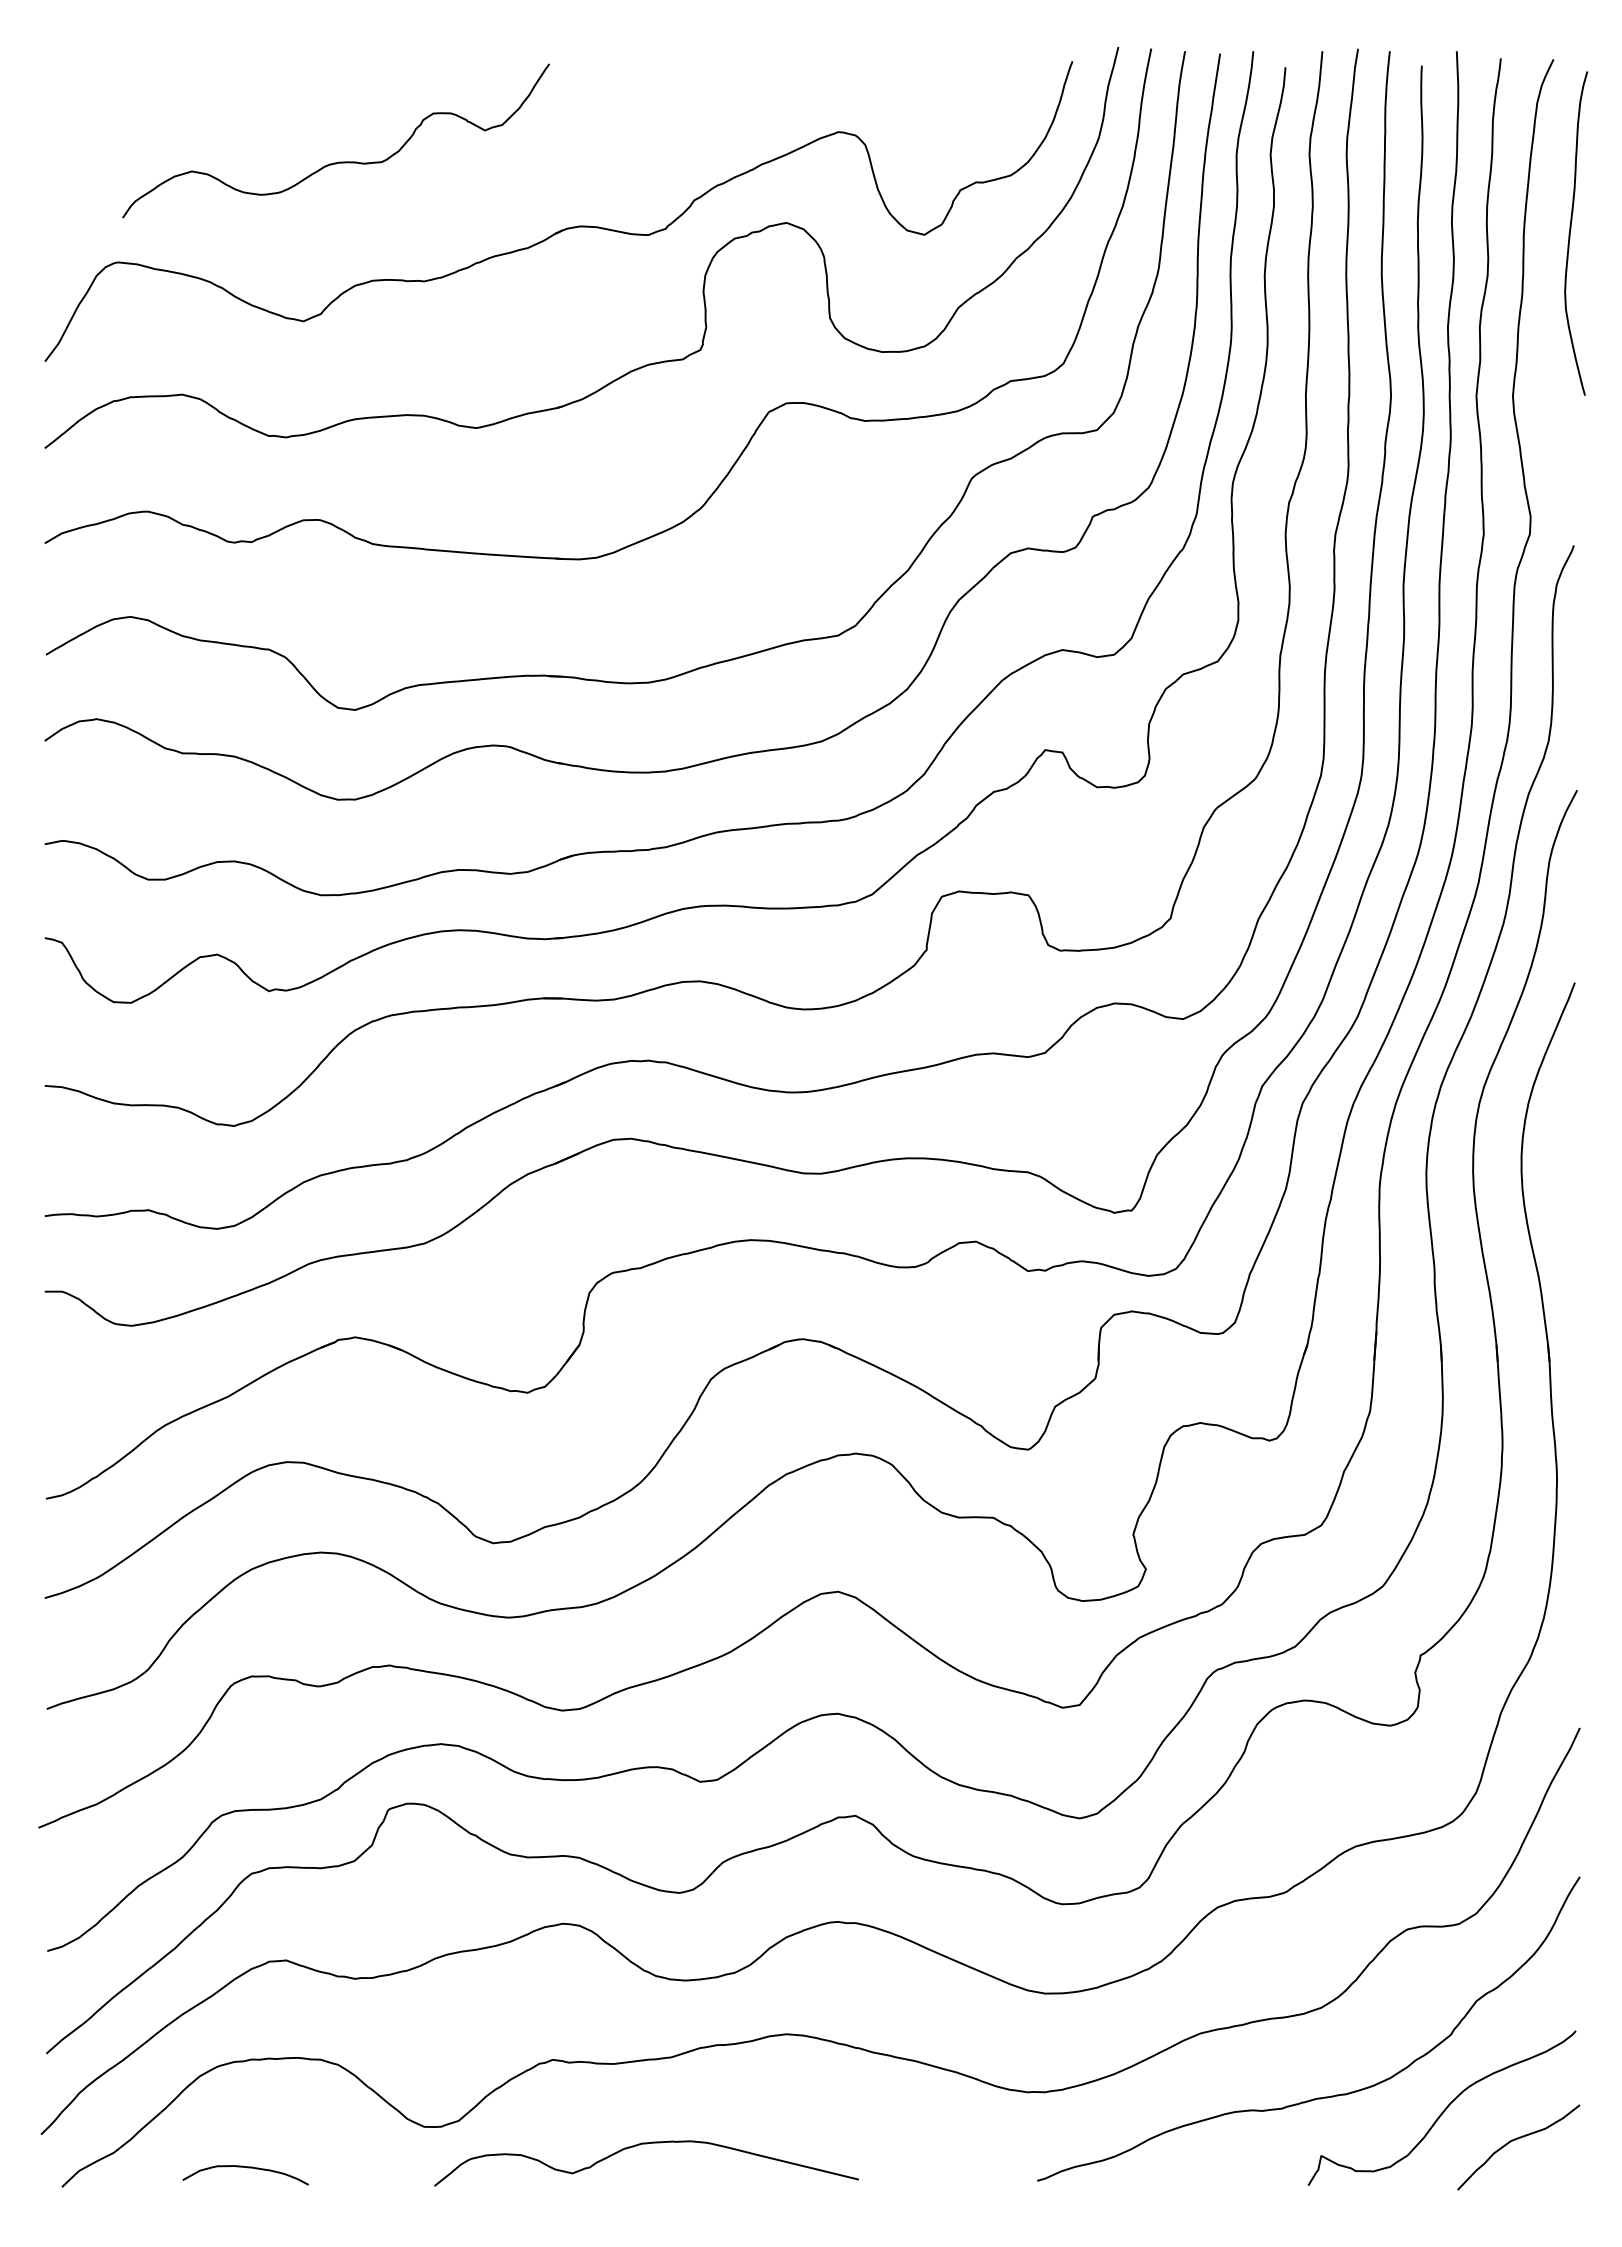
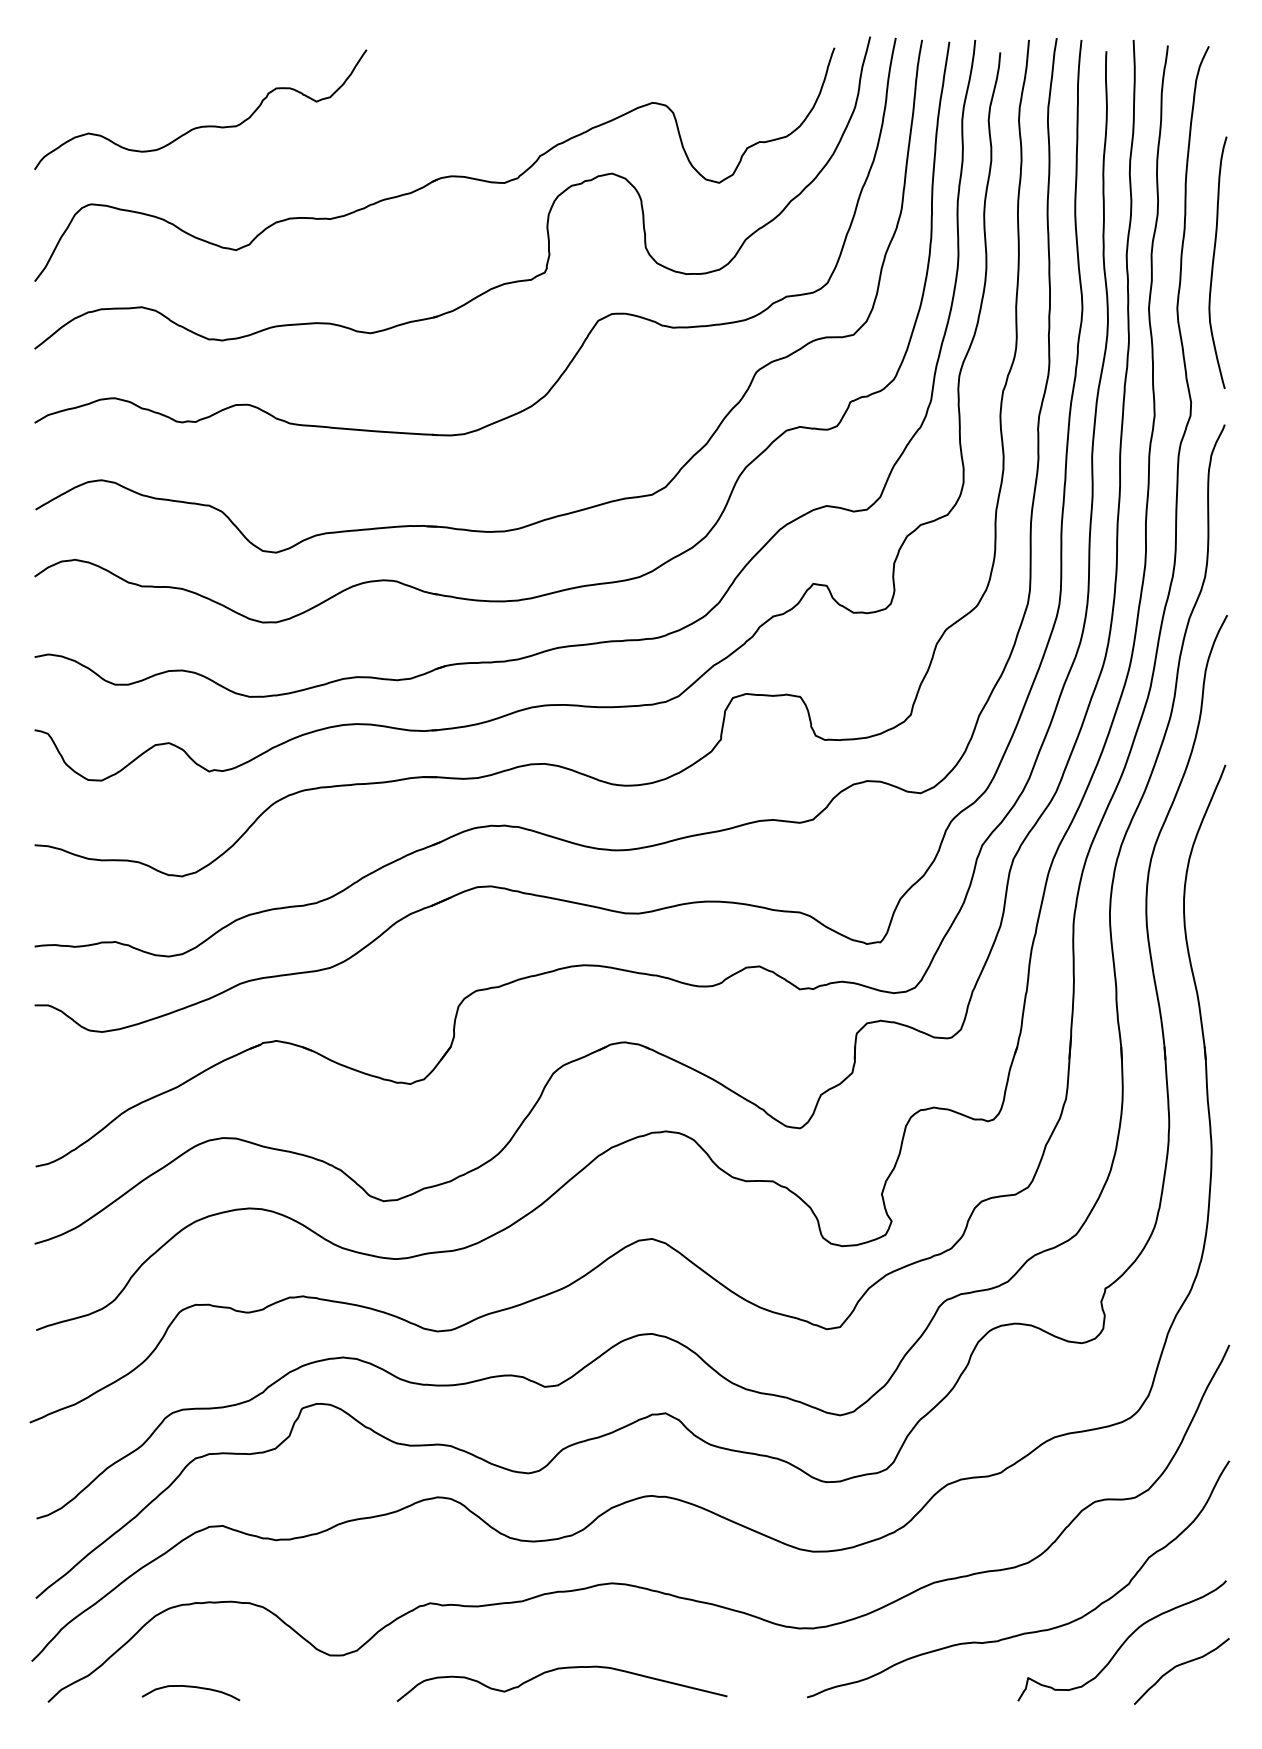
curve: (338, 161) -> (202, 125), moved
curve: (1570, 233) -> (1213, 262), moved
curve: (646, 2144) -> (562, 1669), moved

